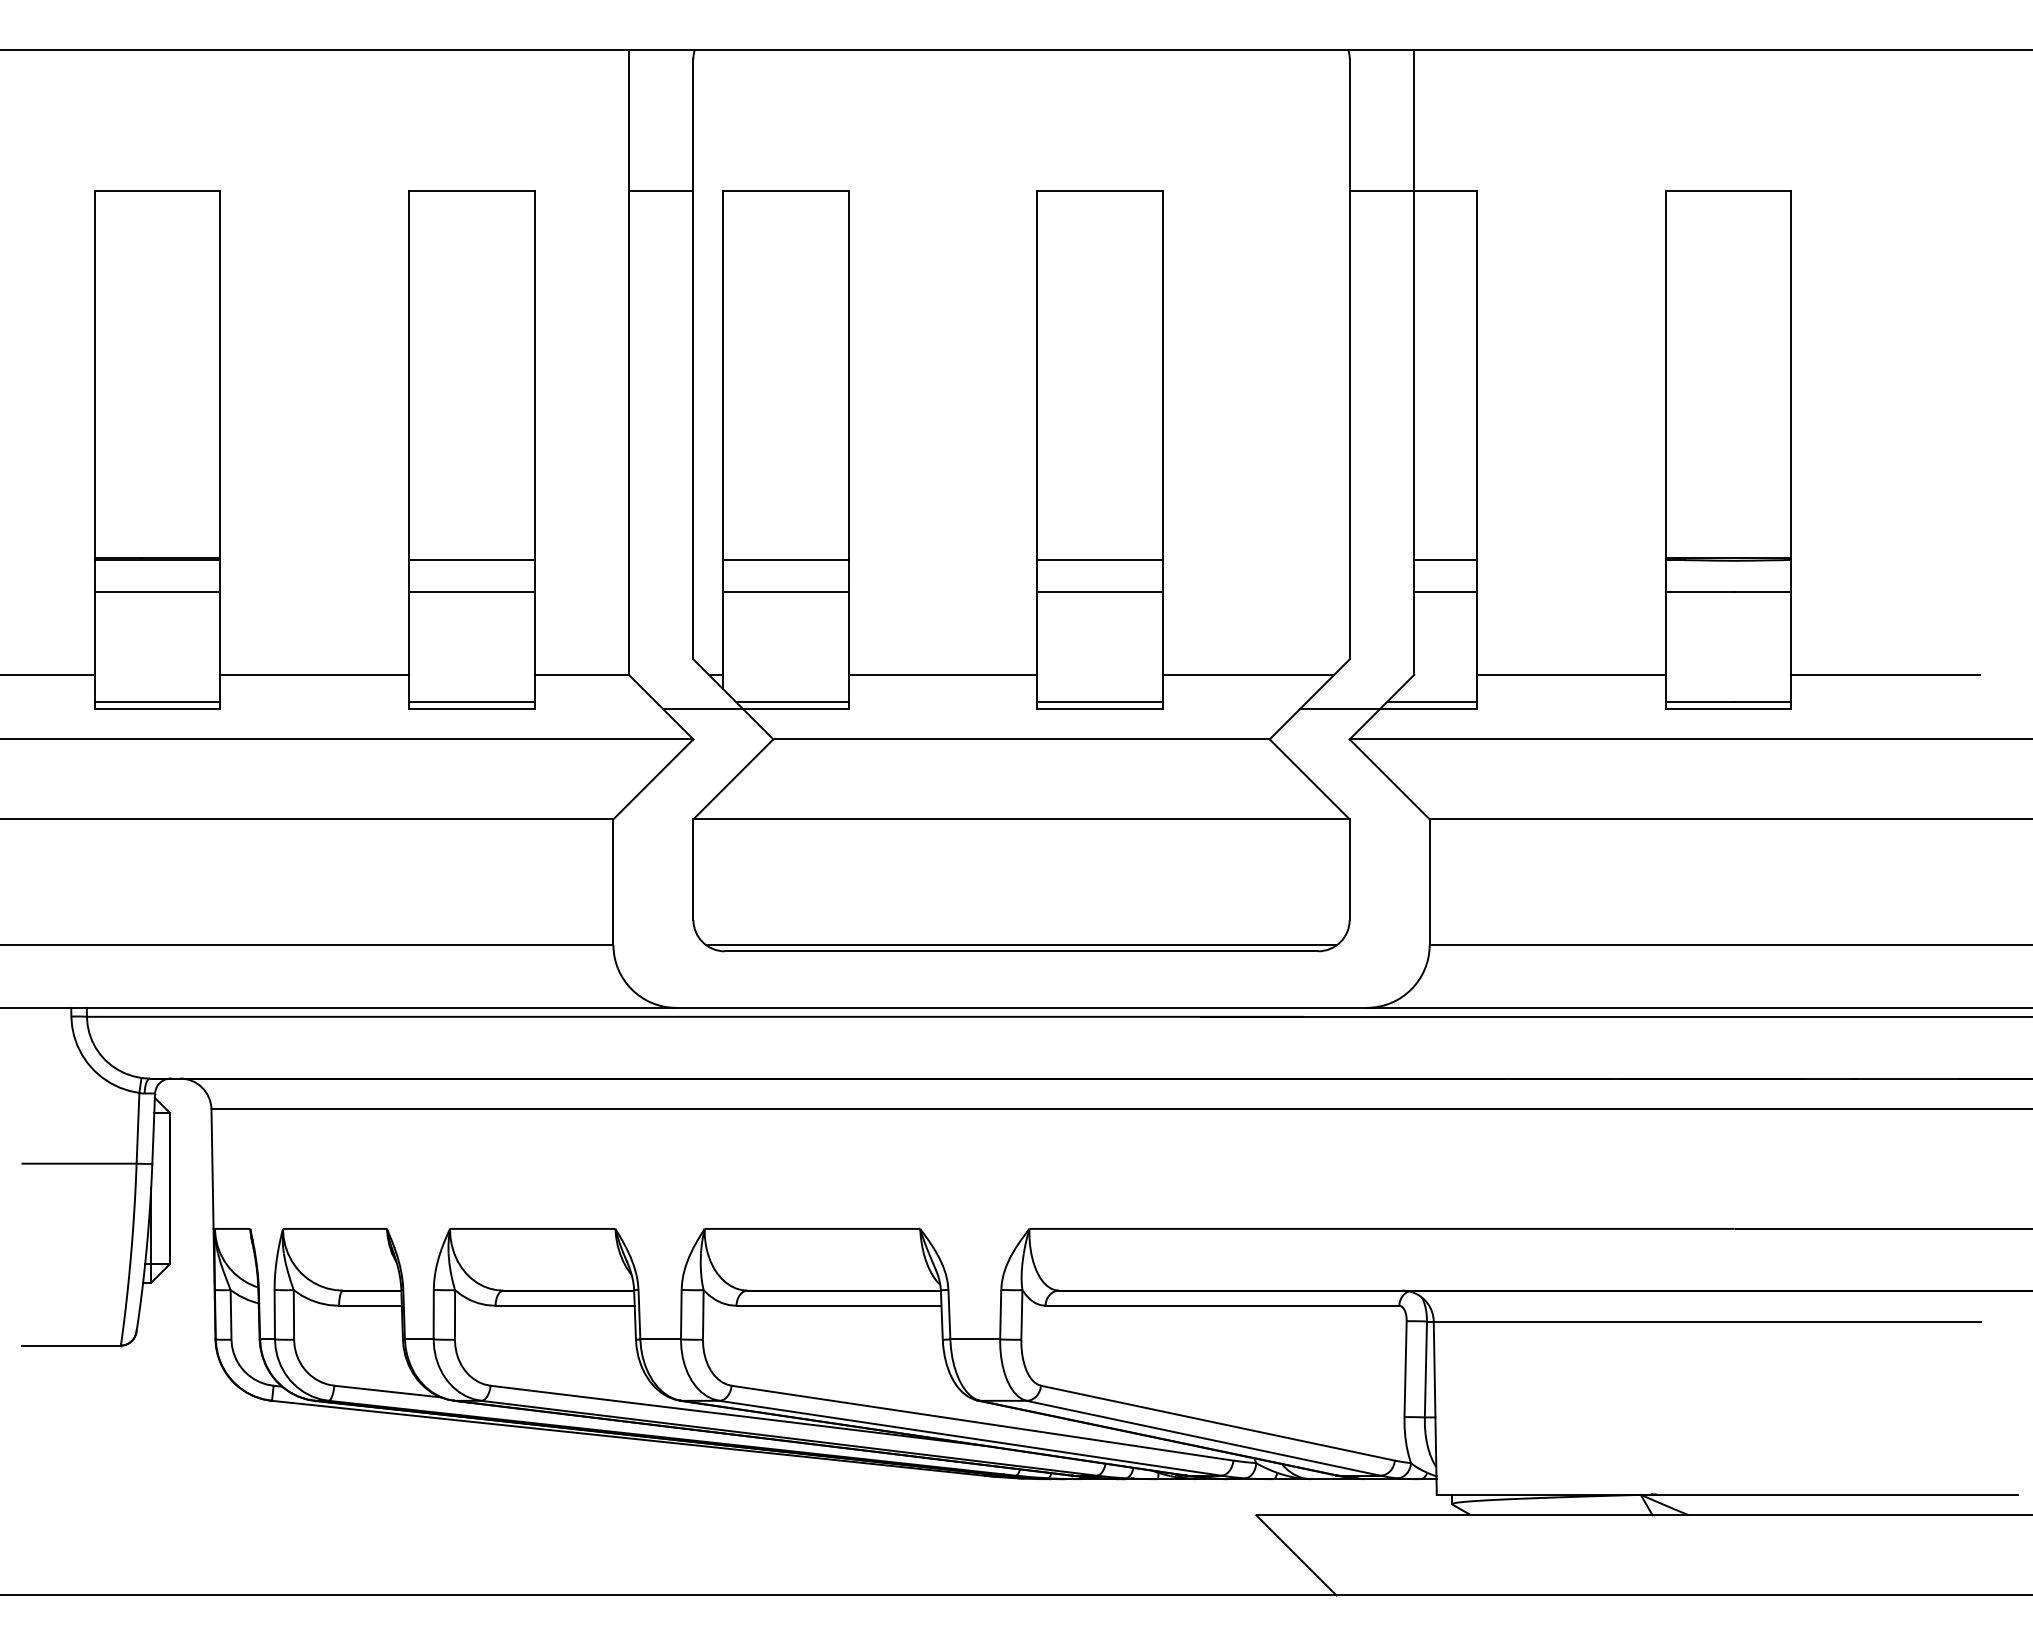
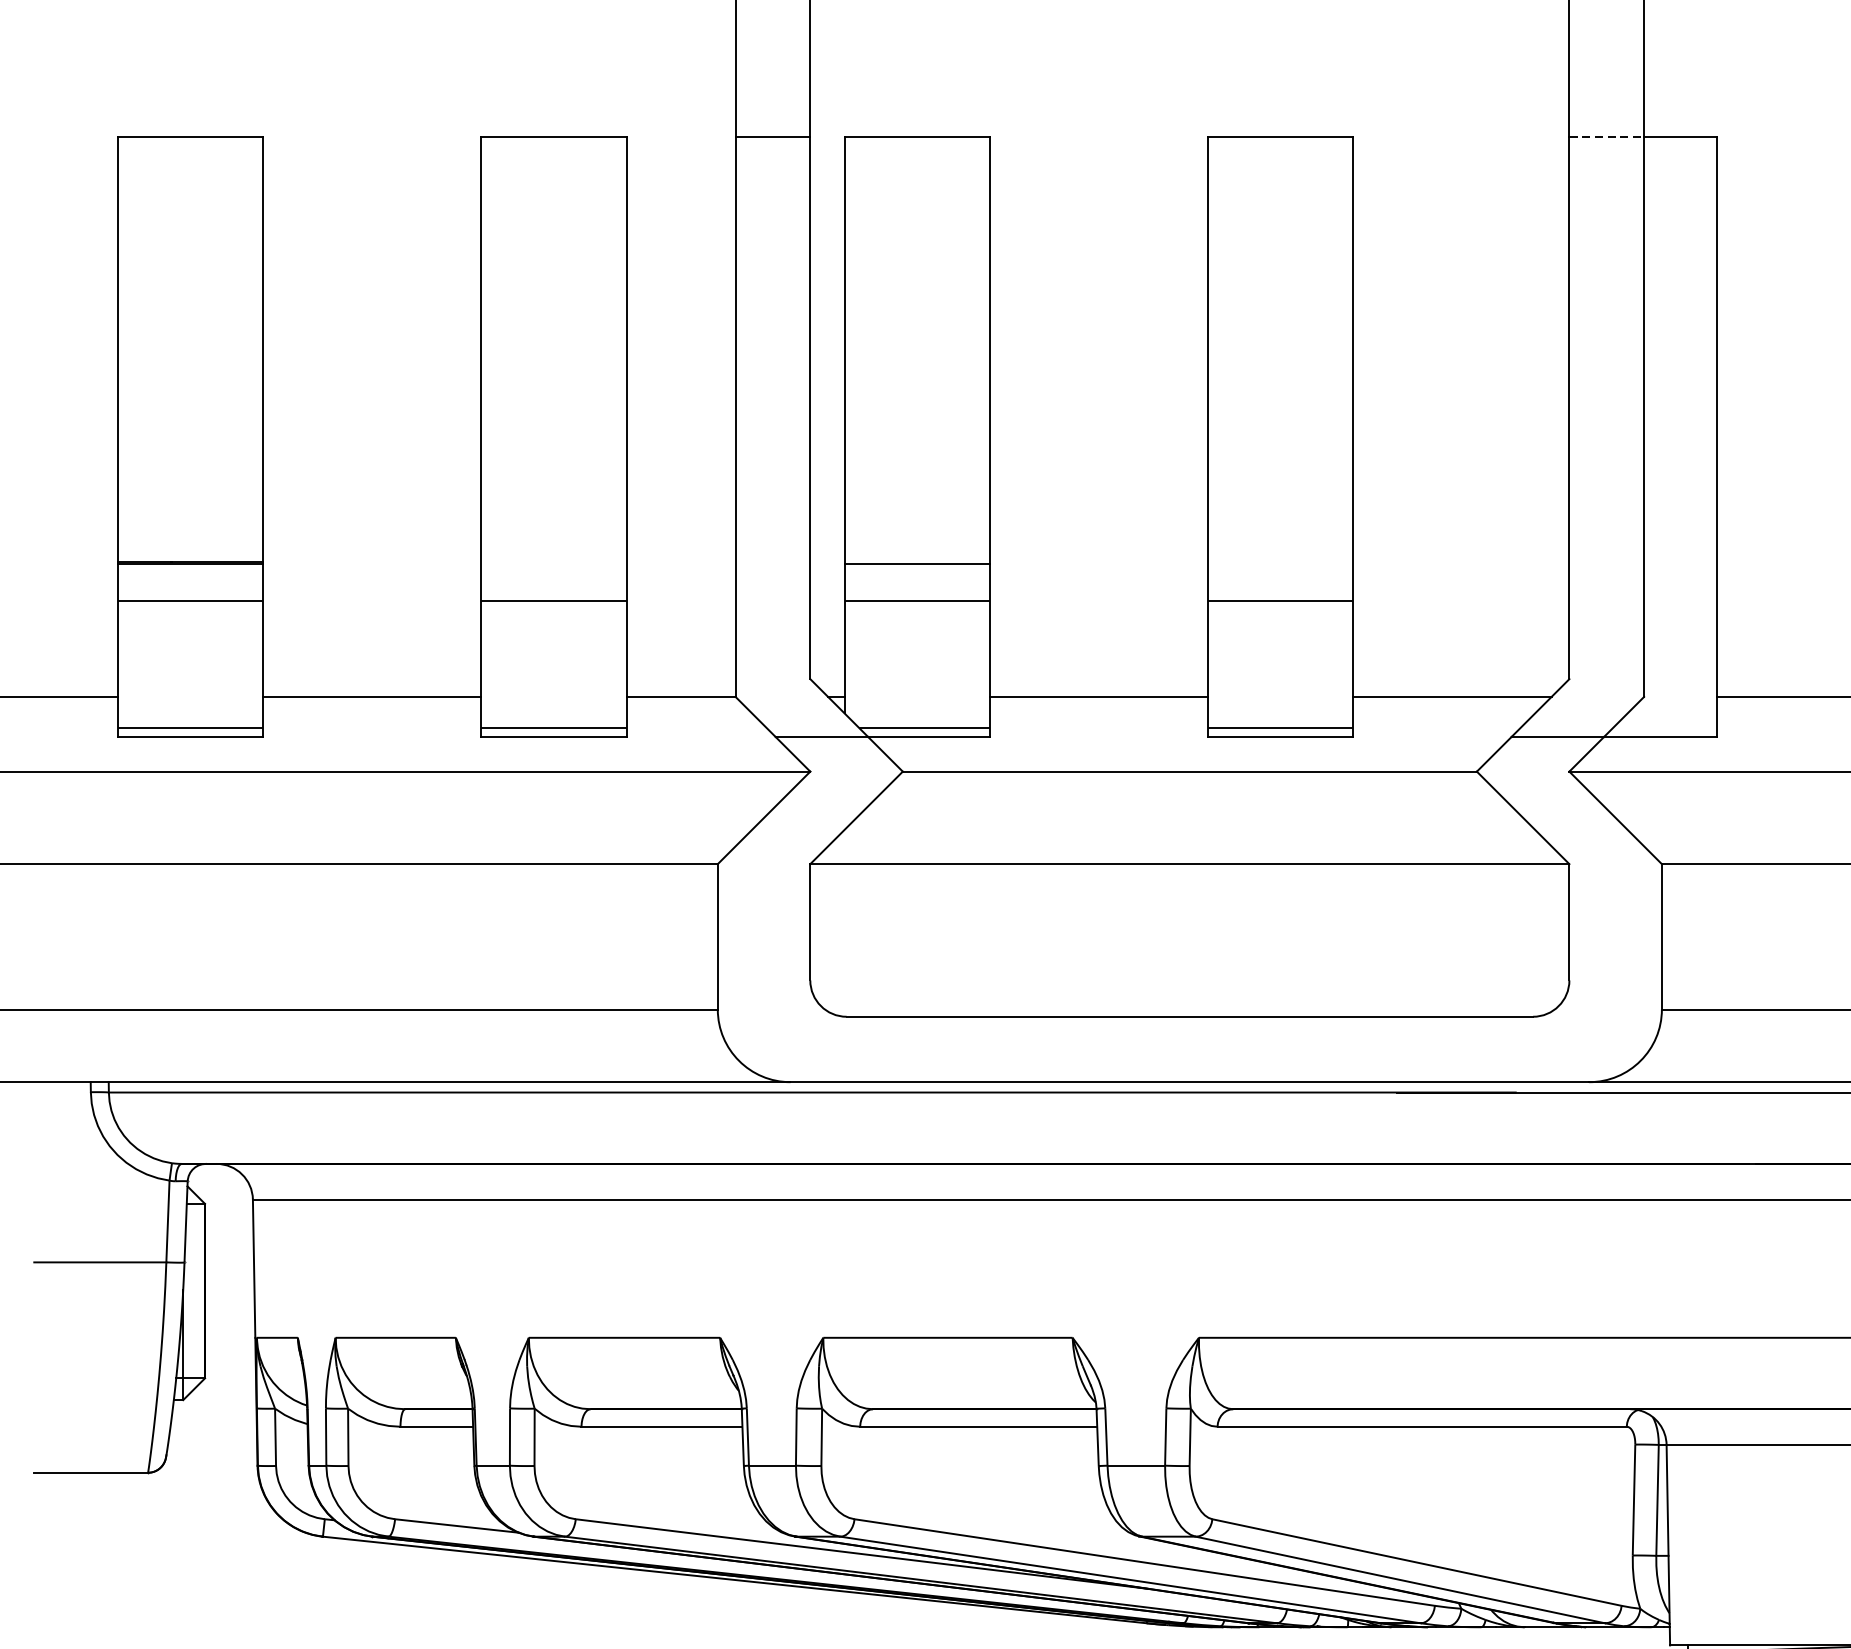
line: (1382, 190) -> (1607, 136), solid -> dashed
line: (471, 560) -> (553, 564), removed
line: (1099, 560) -> (1279, 564), removed
line: (1445, 560) -> (1680, 564), removed
line: (1445, 591) -> (1680, 600), removed
line: (1432, 701) -> (1665, 727), removed
line: (1021, 945) -> (1189, 1010), removed

